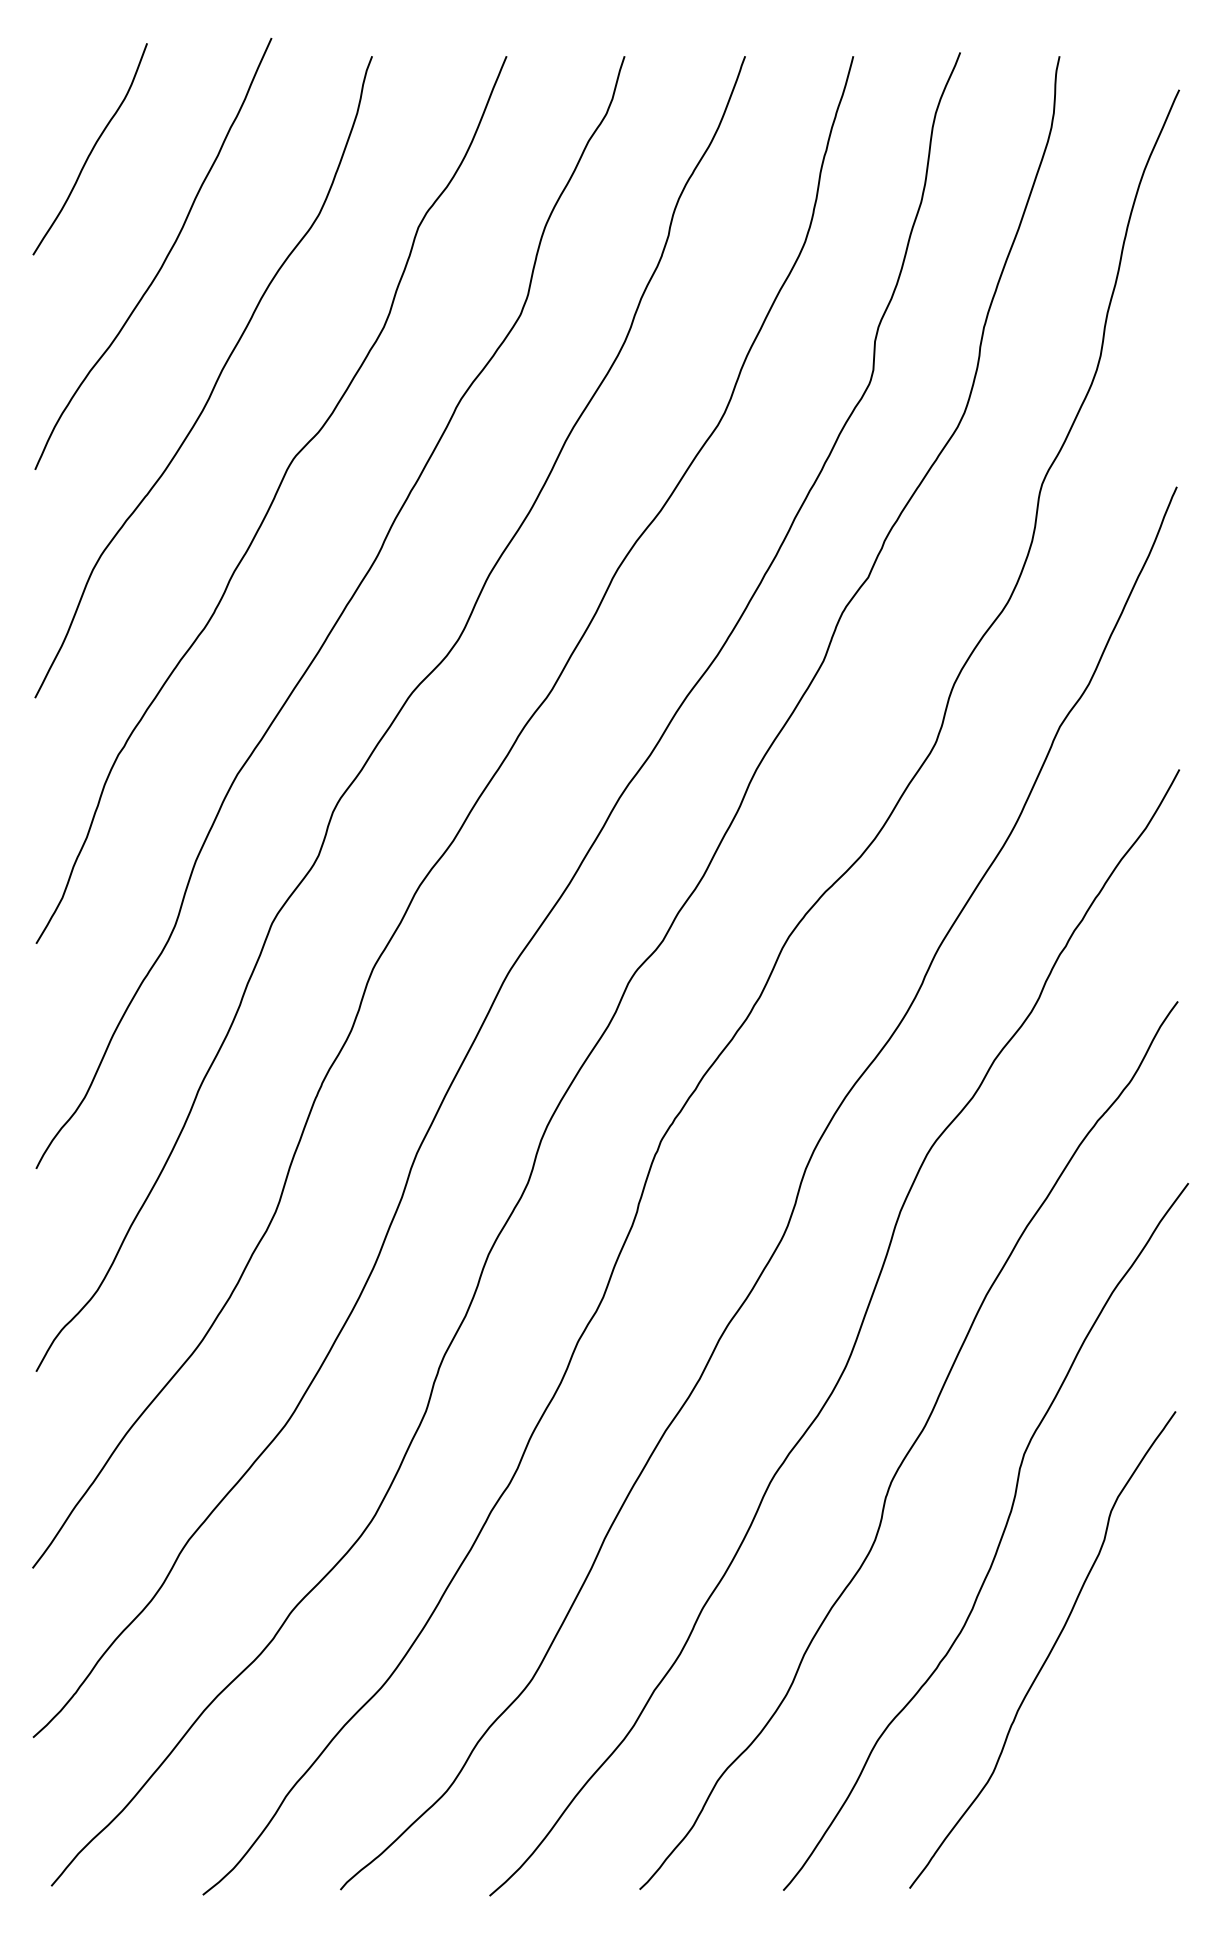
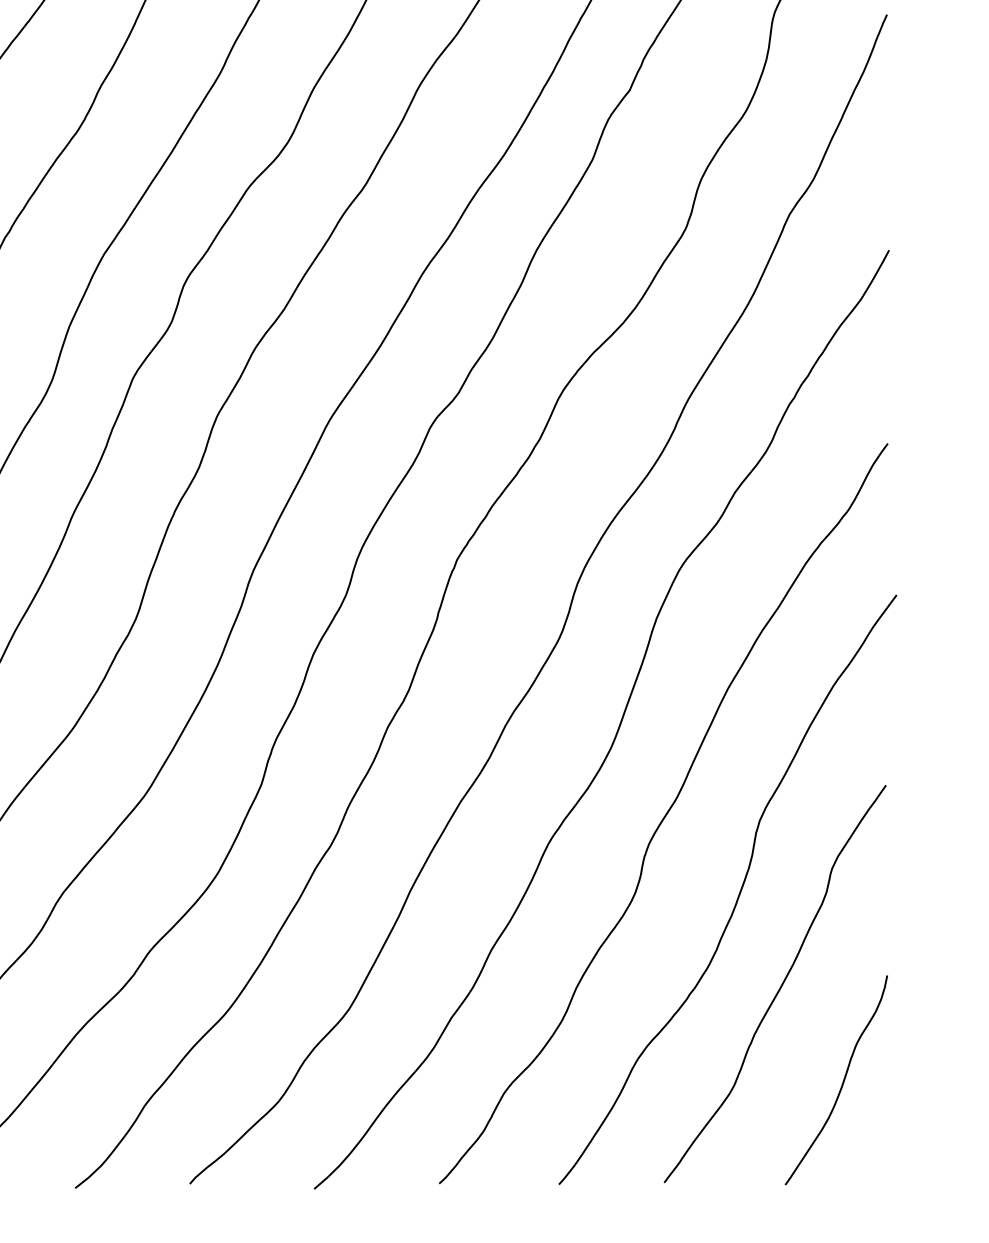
curve: (1123, 1767) -> (842, 1081), added

